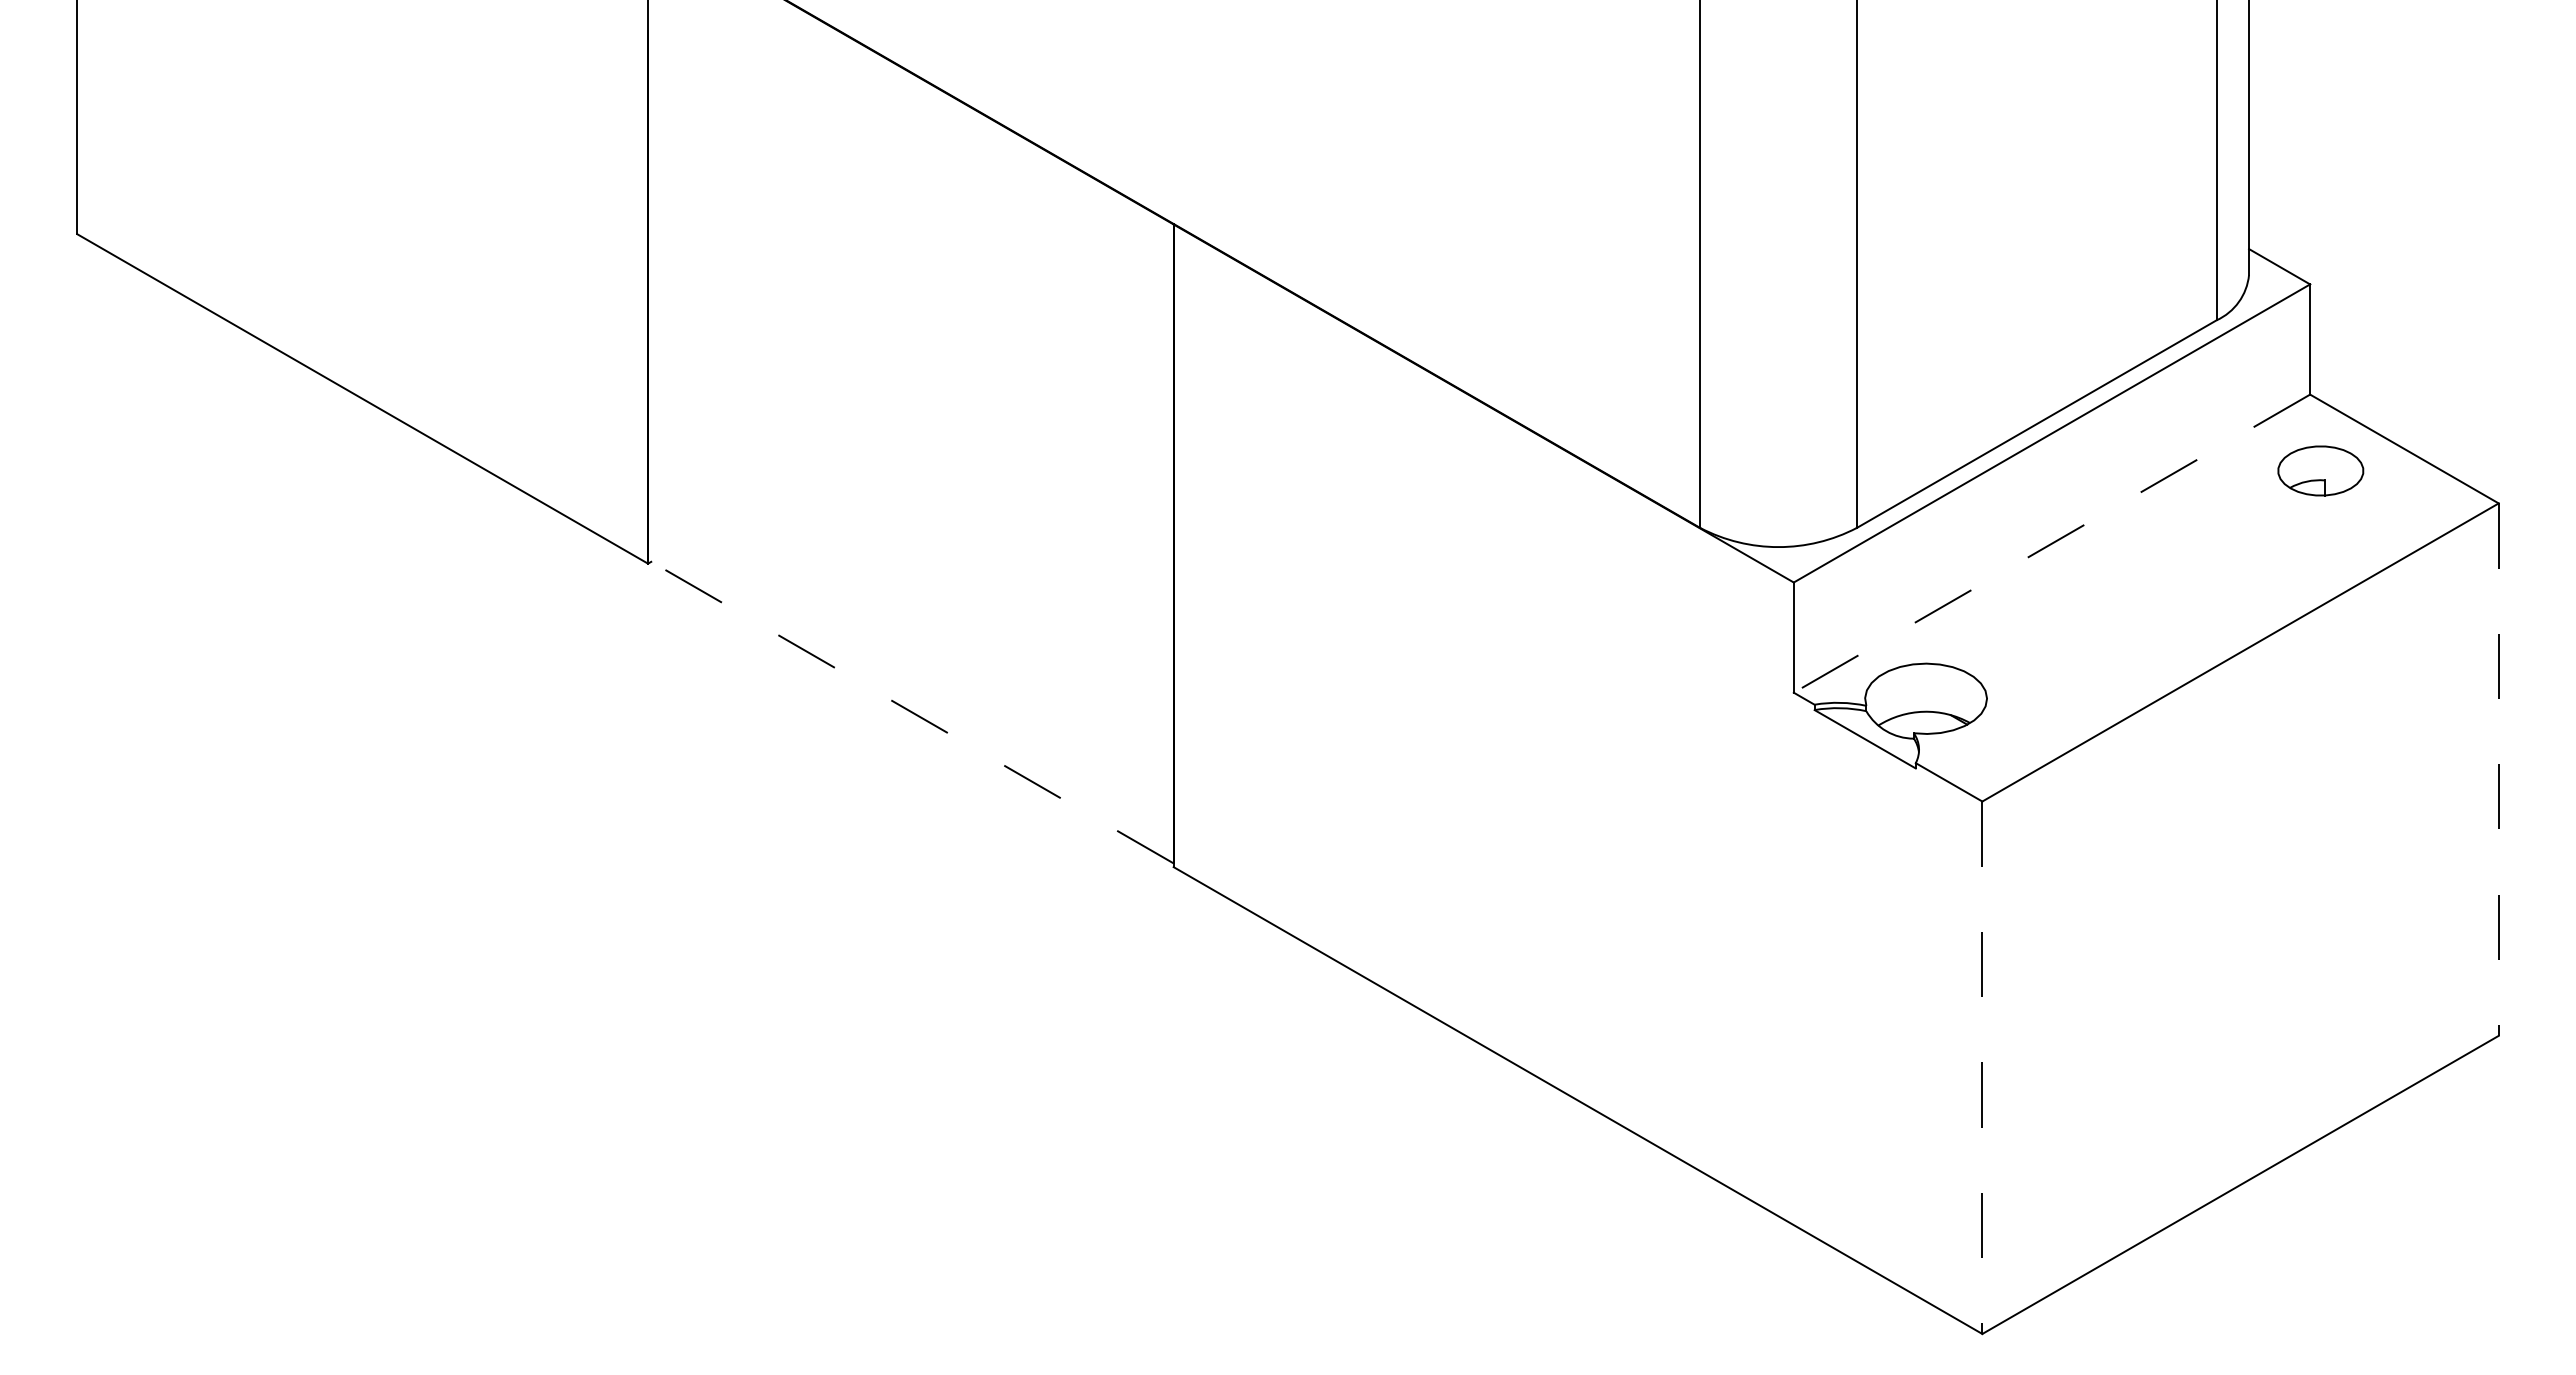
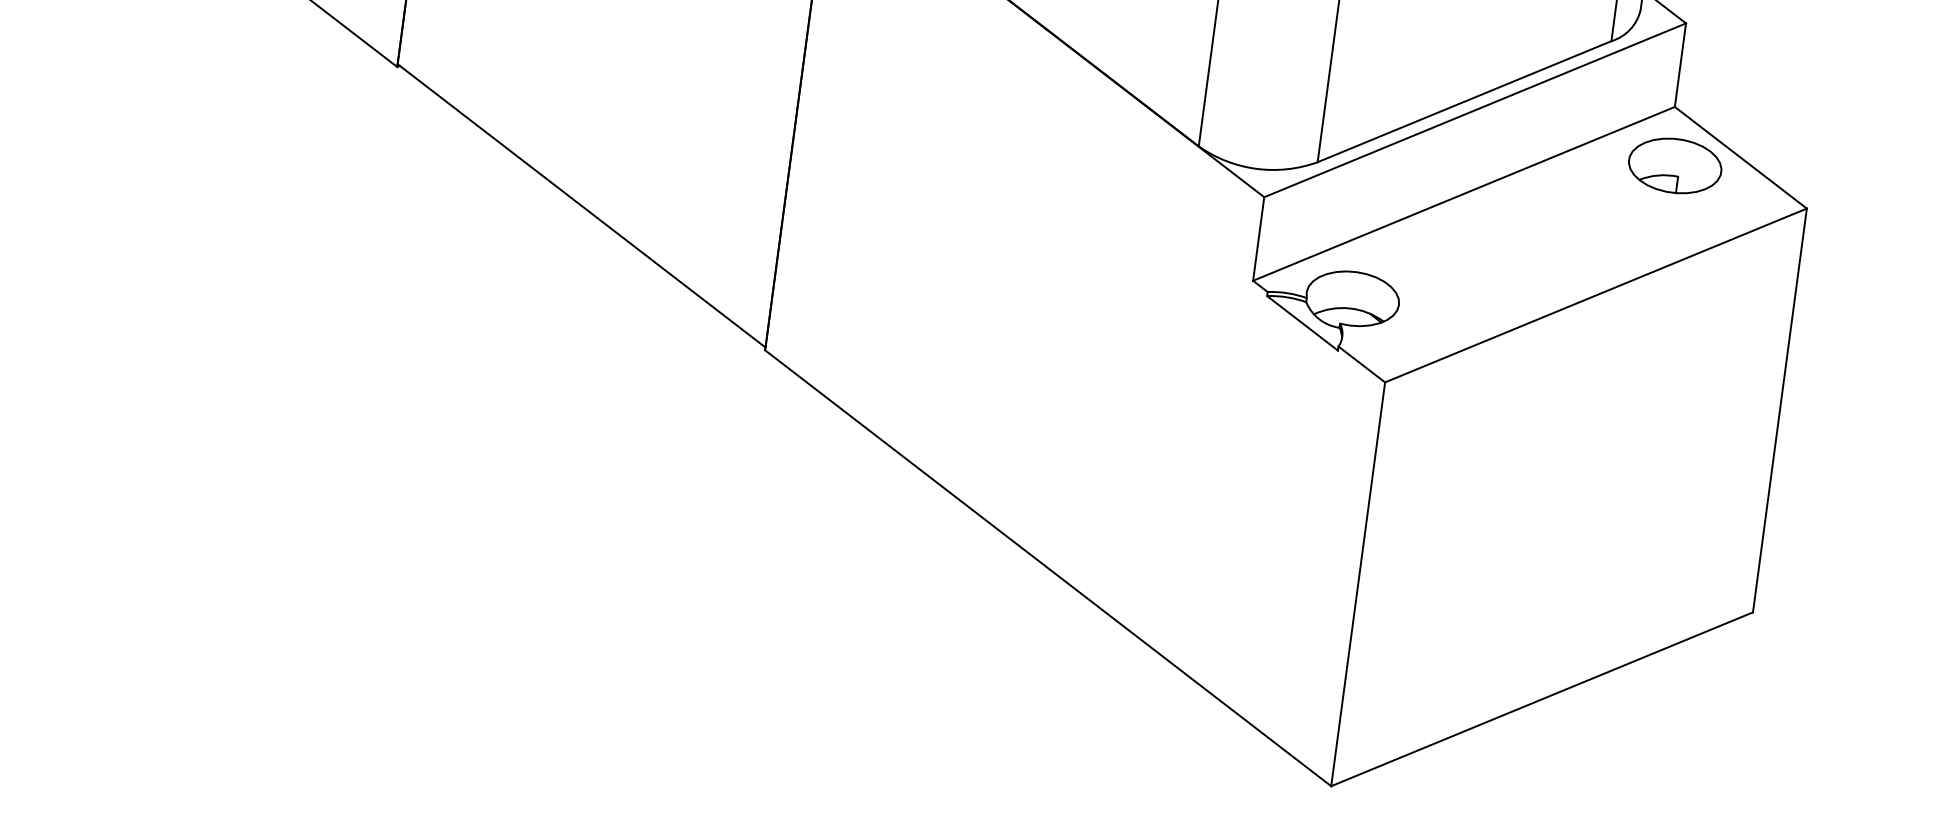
part: (2320, 470) -> (1675, 165), size x1.43
line: (2051, 543) -> (1463, 193), dashed -> solid
line: (910, 711) -> (581, 205), dashed -> solid
line: (2498, 770) -> (1779, 411), dashed -> solid
line: (1982, 1068) -> (1358, 584), dashed -> solid

